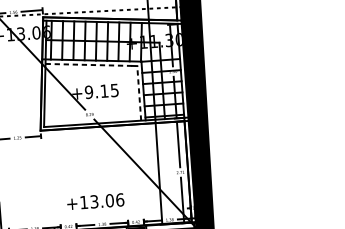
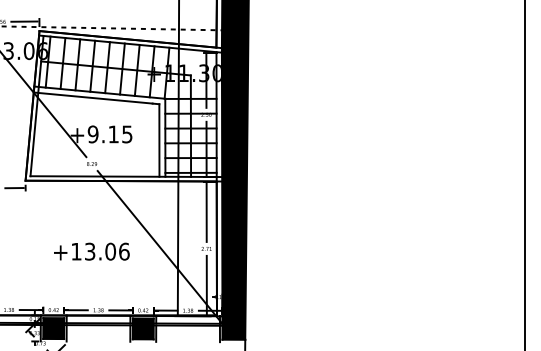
line: (87, 65) -> (93, 98), dashed -> solid
line: (139, 93) -> (159, 140), dashed -> solid
text: (95, 201) -> (91, 251), moved

